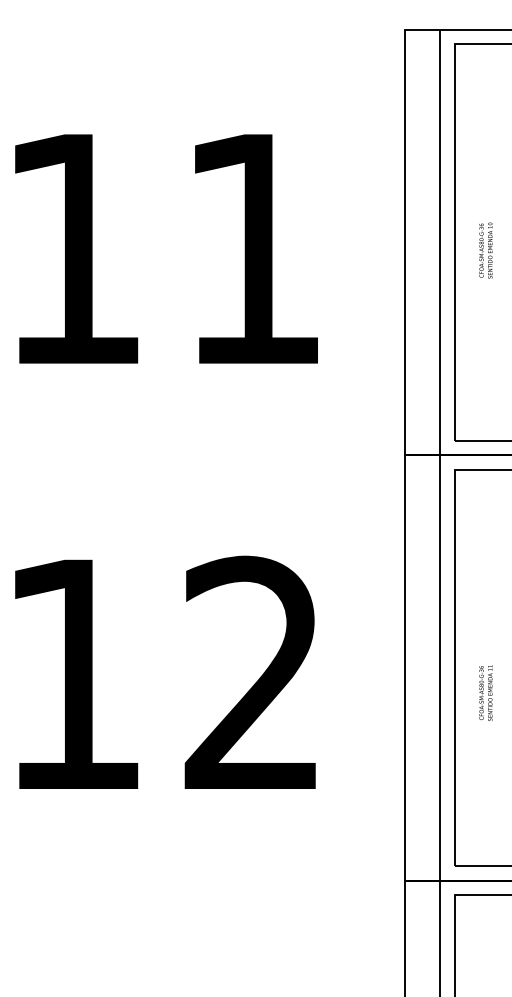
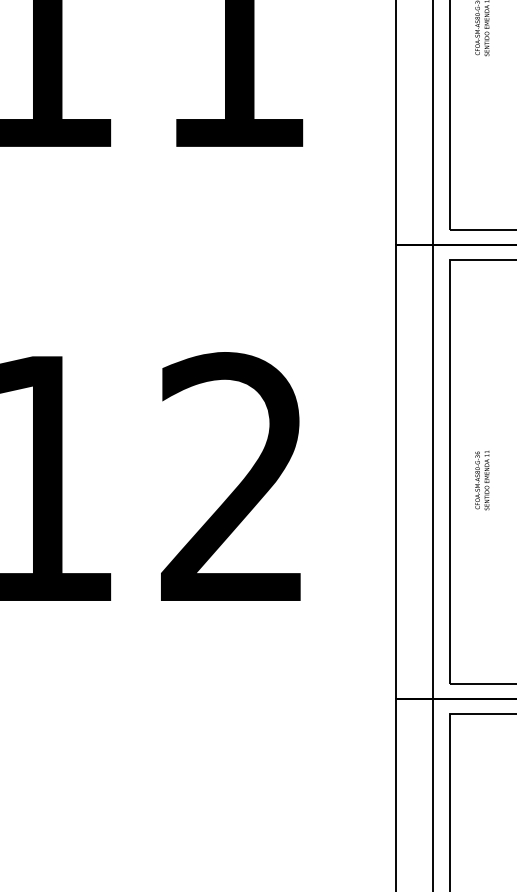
text: (485, 692) -> (481, 479), moved

